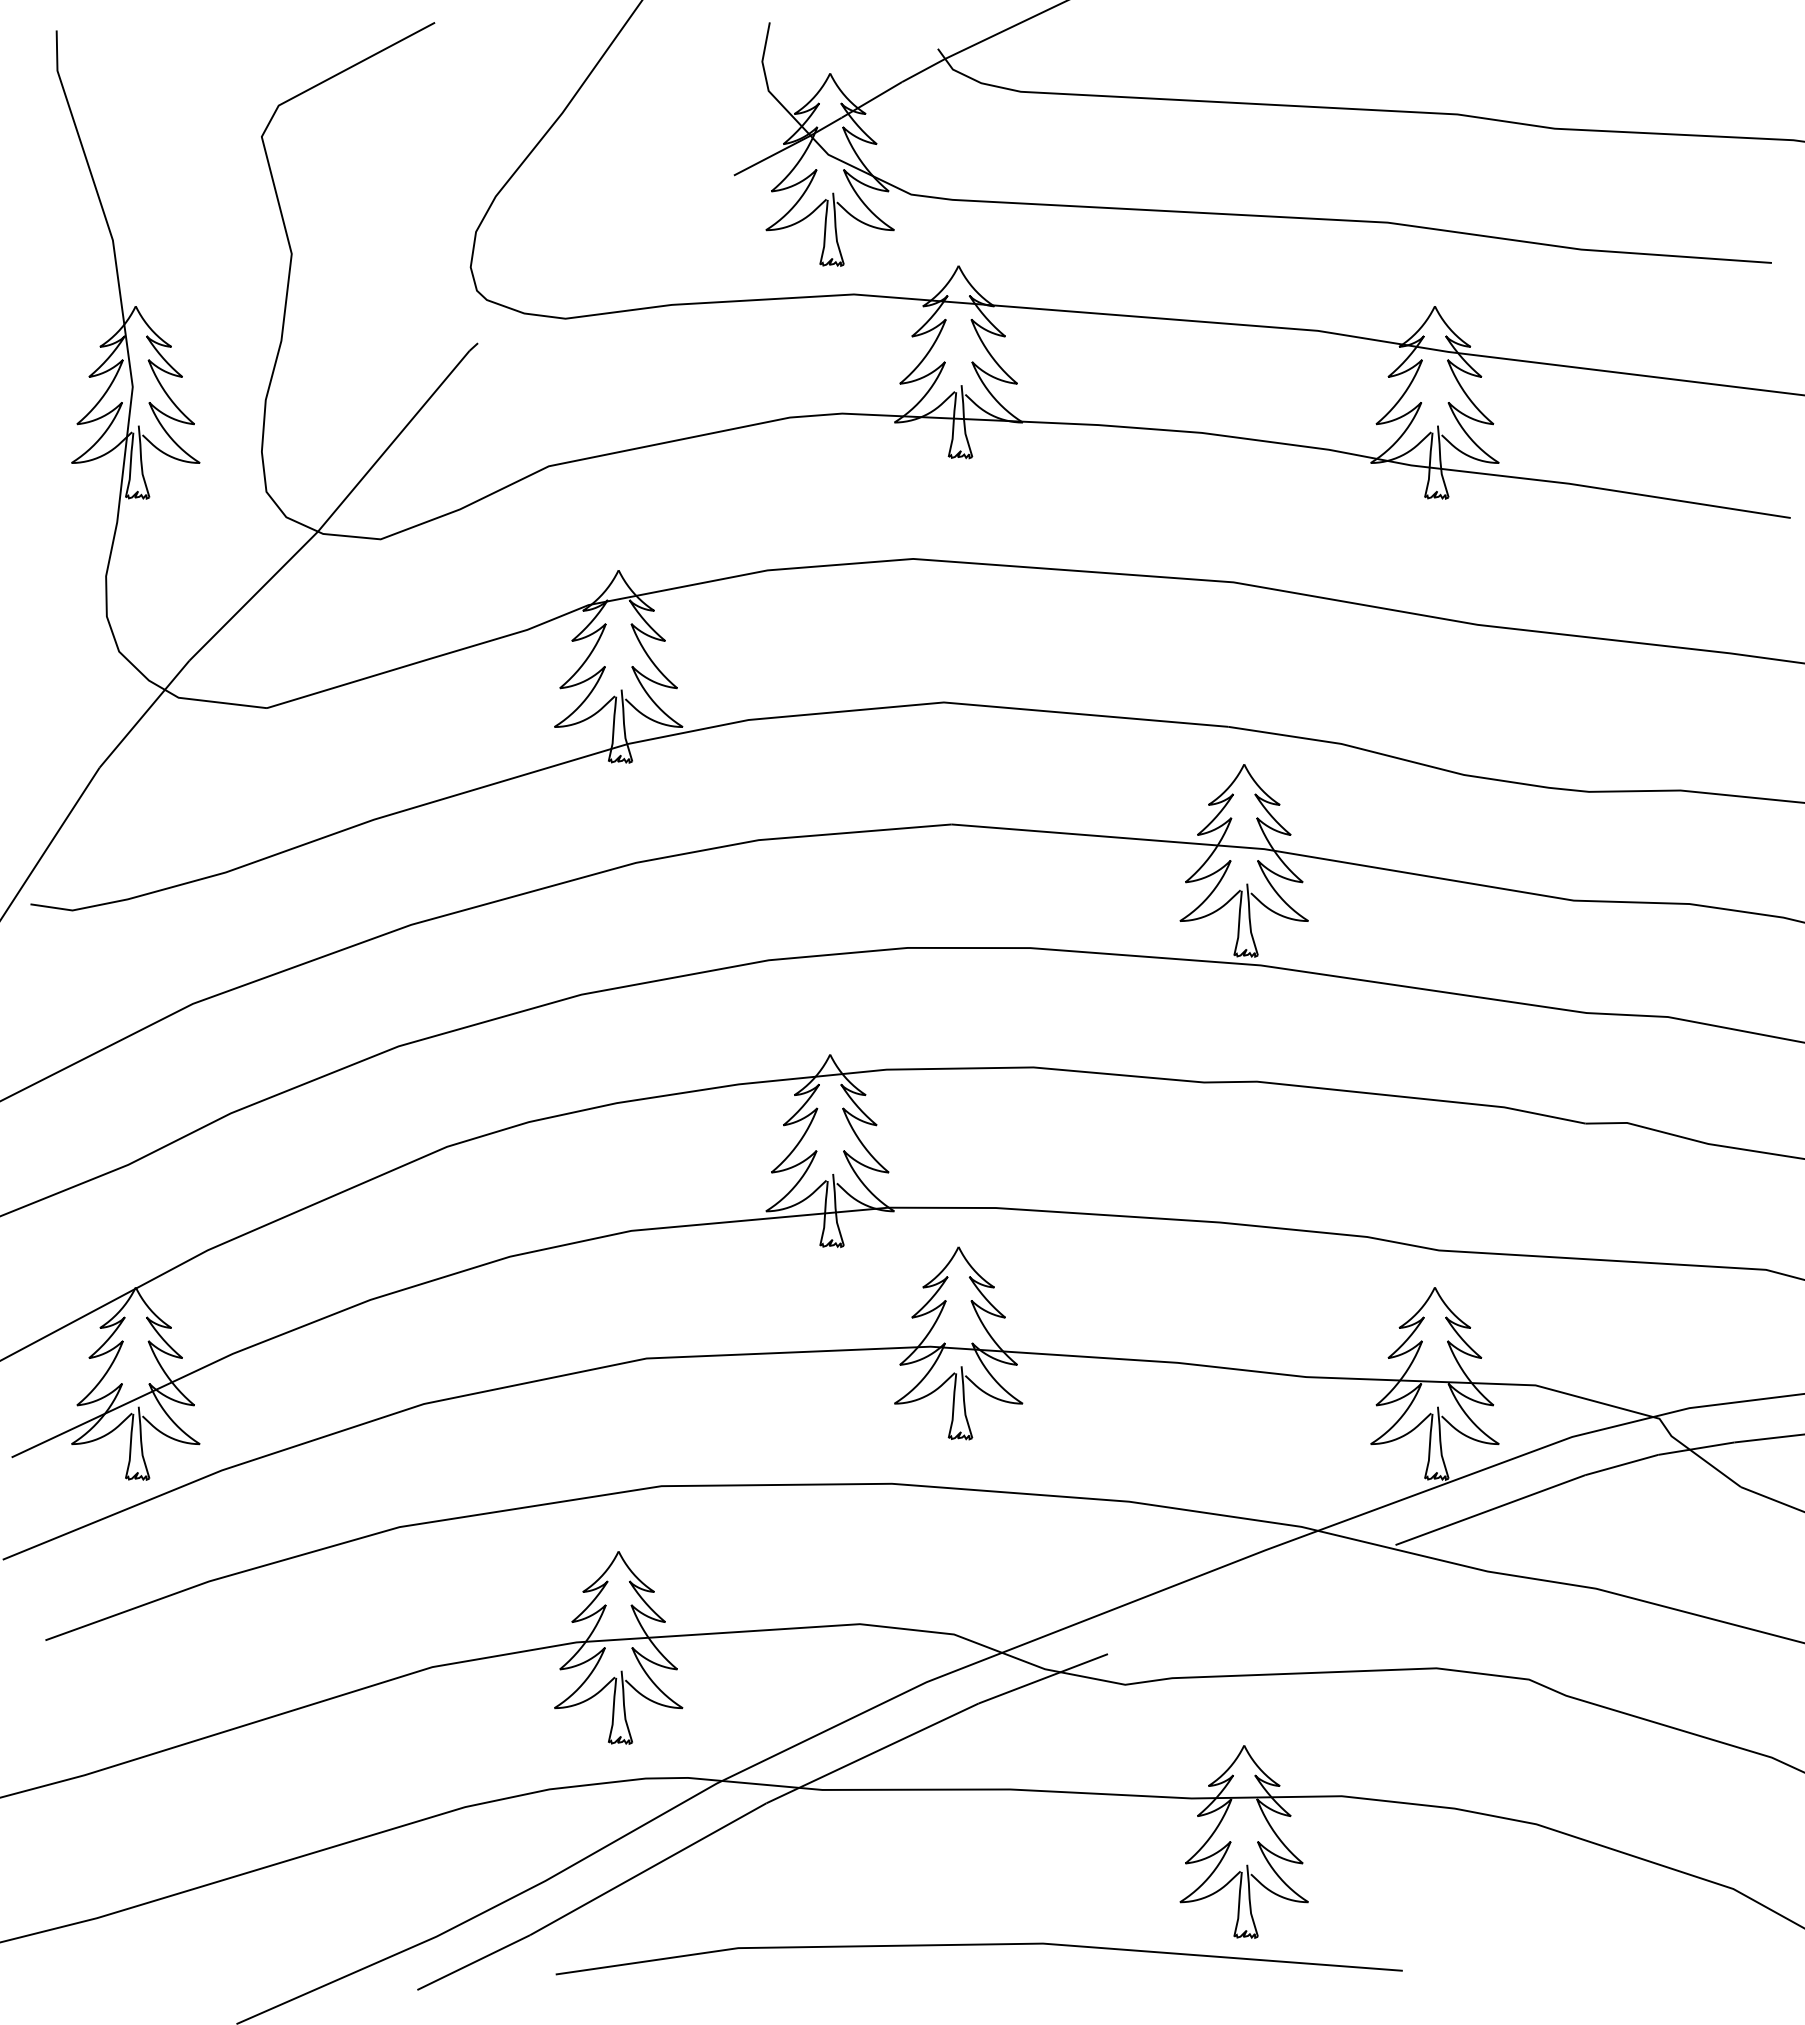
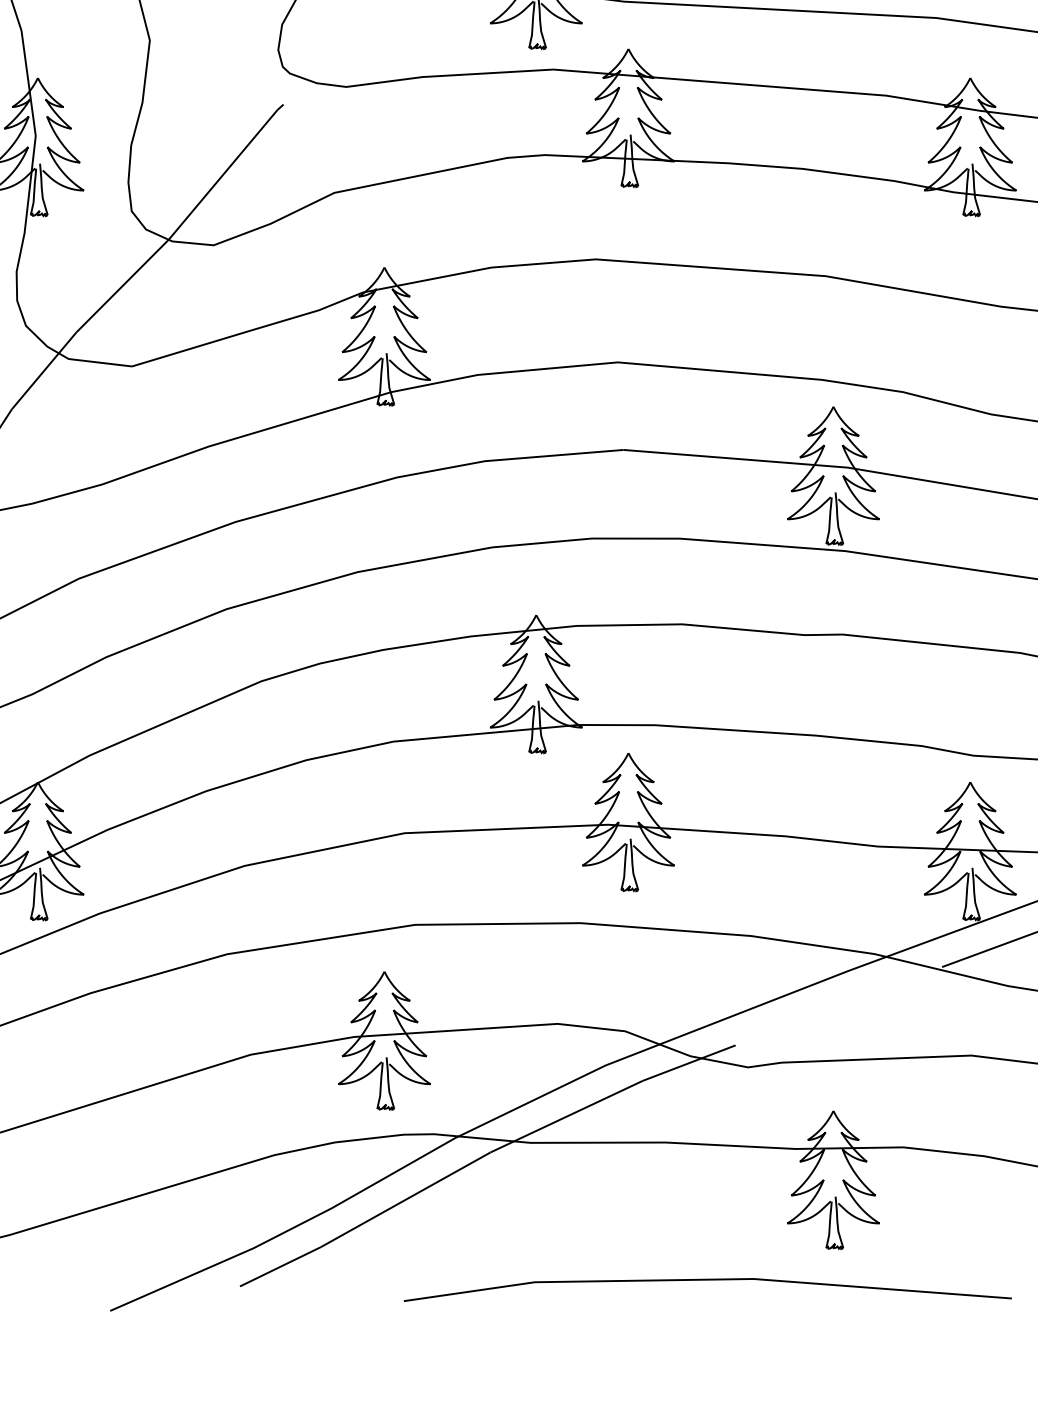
line: (978, 1945) -> (707, 1280), moved

